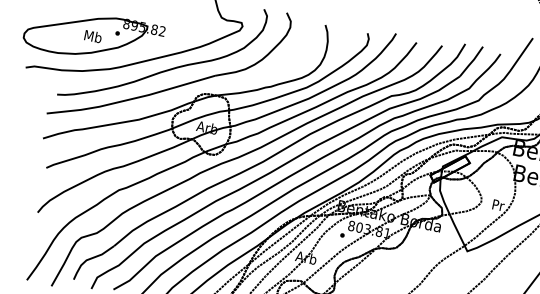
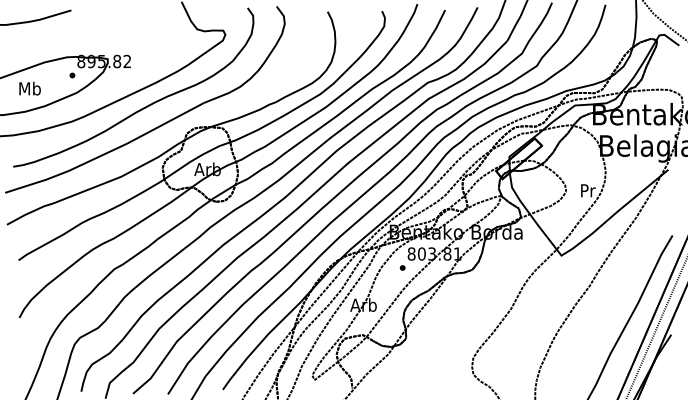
text: (92, 36) -> (29, 88), moved

